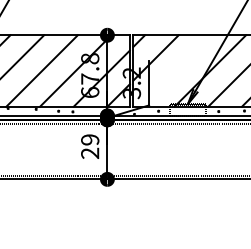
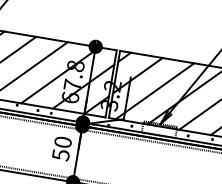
line: (176, 70) -> (155, 90), added
text: (90, 146) -> (62, 148), 29 -> 50

